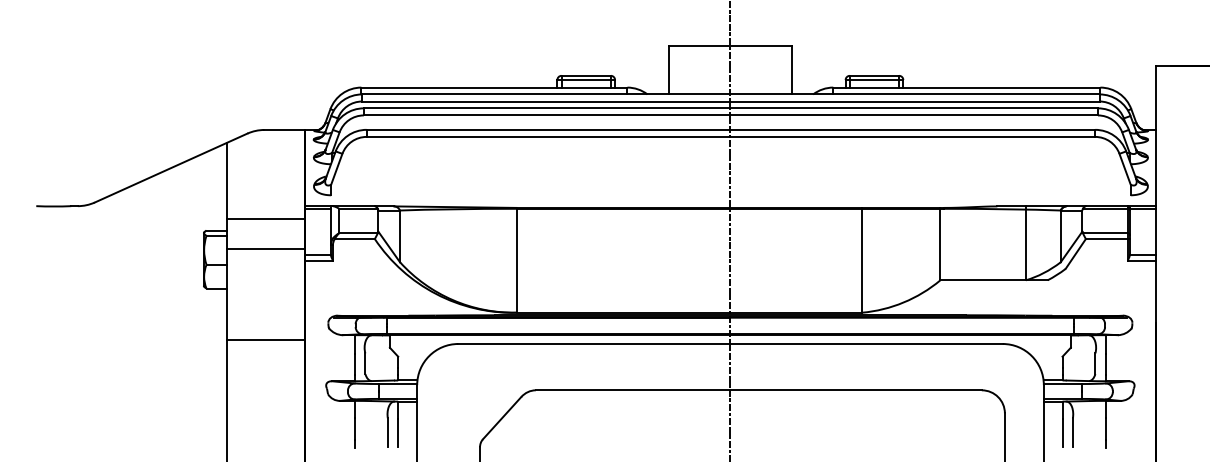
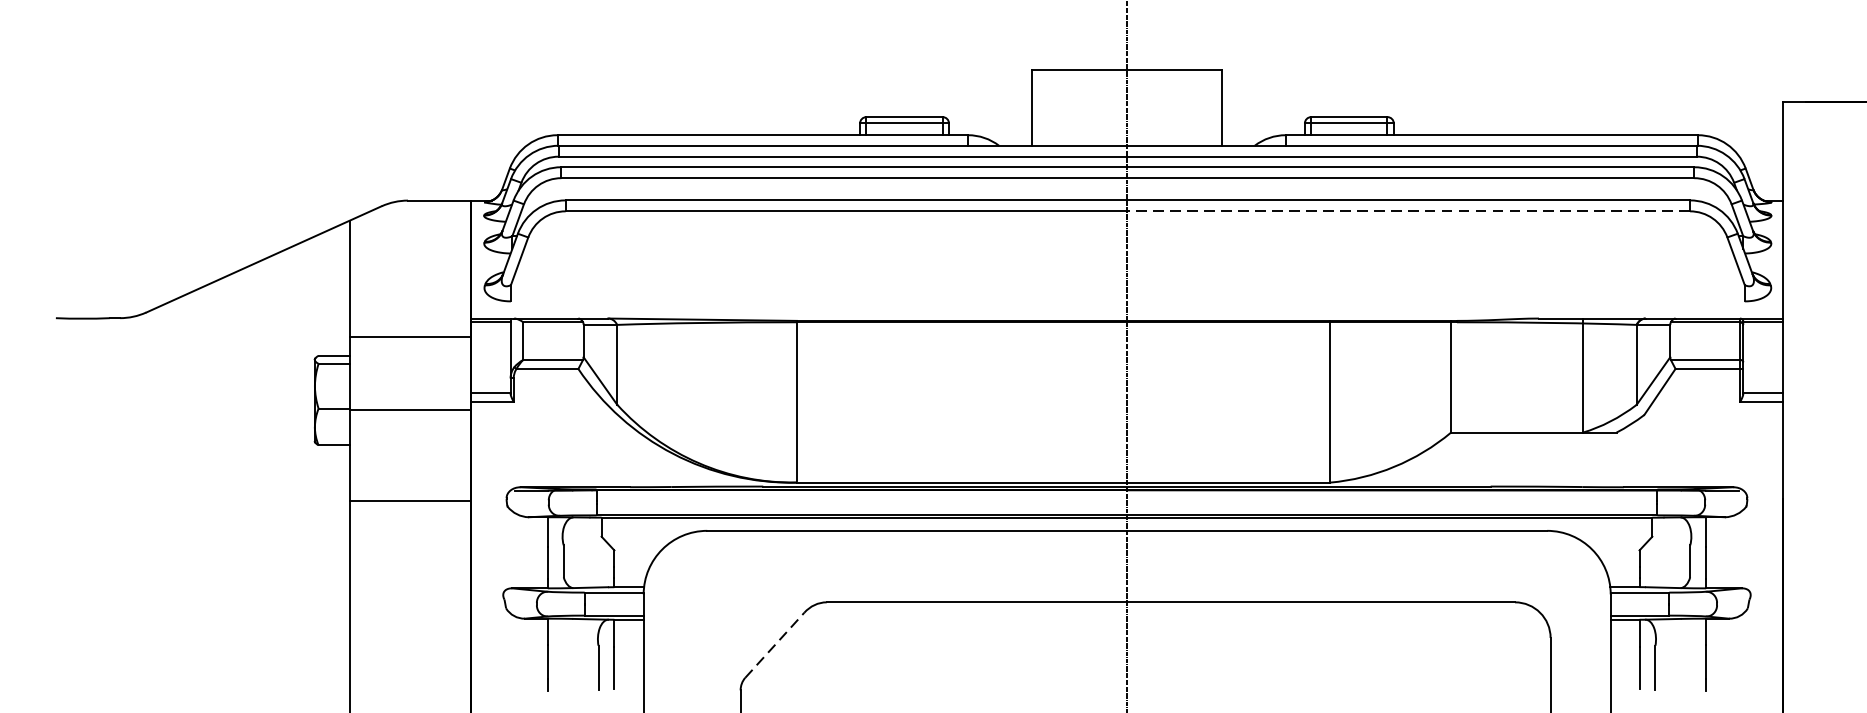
line: (912, 136) -> (1408, 210), solid -> dashed
line: (265, 248) -> (409, 409), moved
line: (265, 340) -> (409, 500), moved
line: (502, 417) -> (775, 644), solid -> dashed

